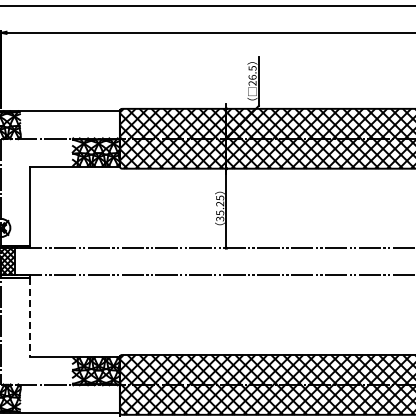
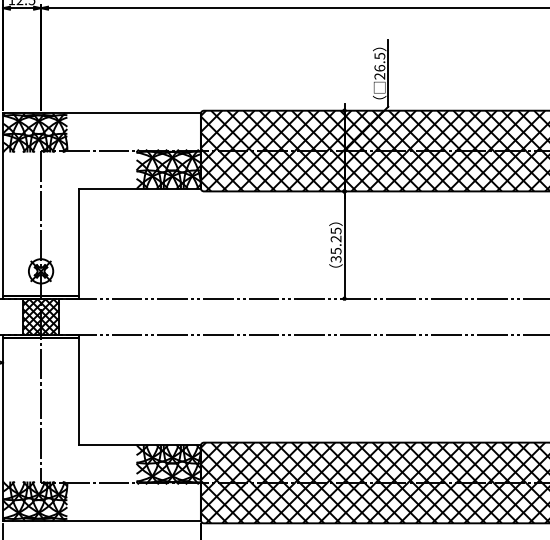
line: (29, 317) -> (79, 392), dashed -> solid

